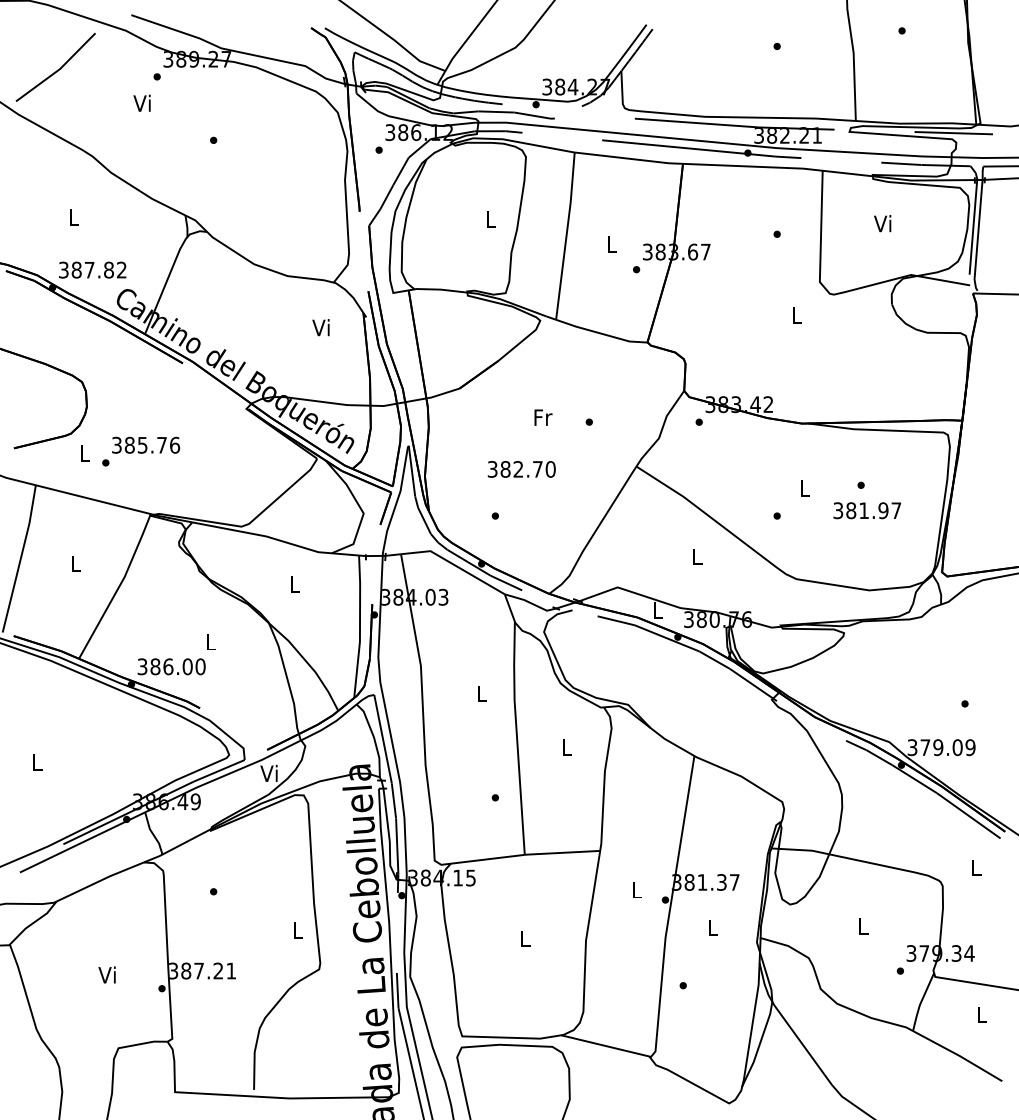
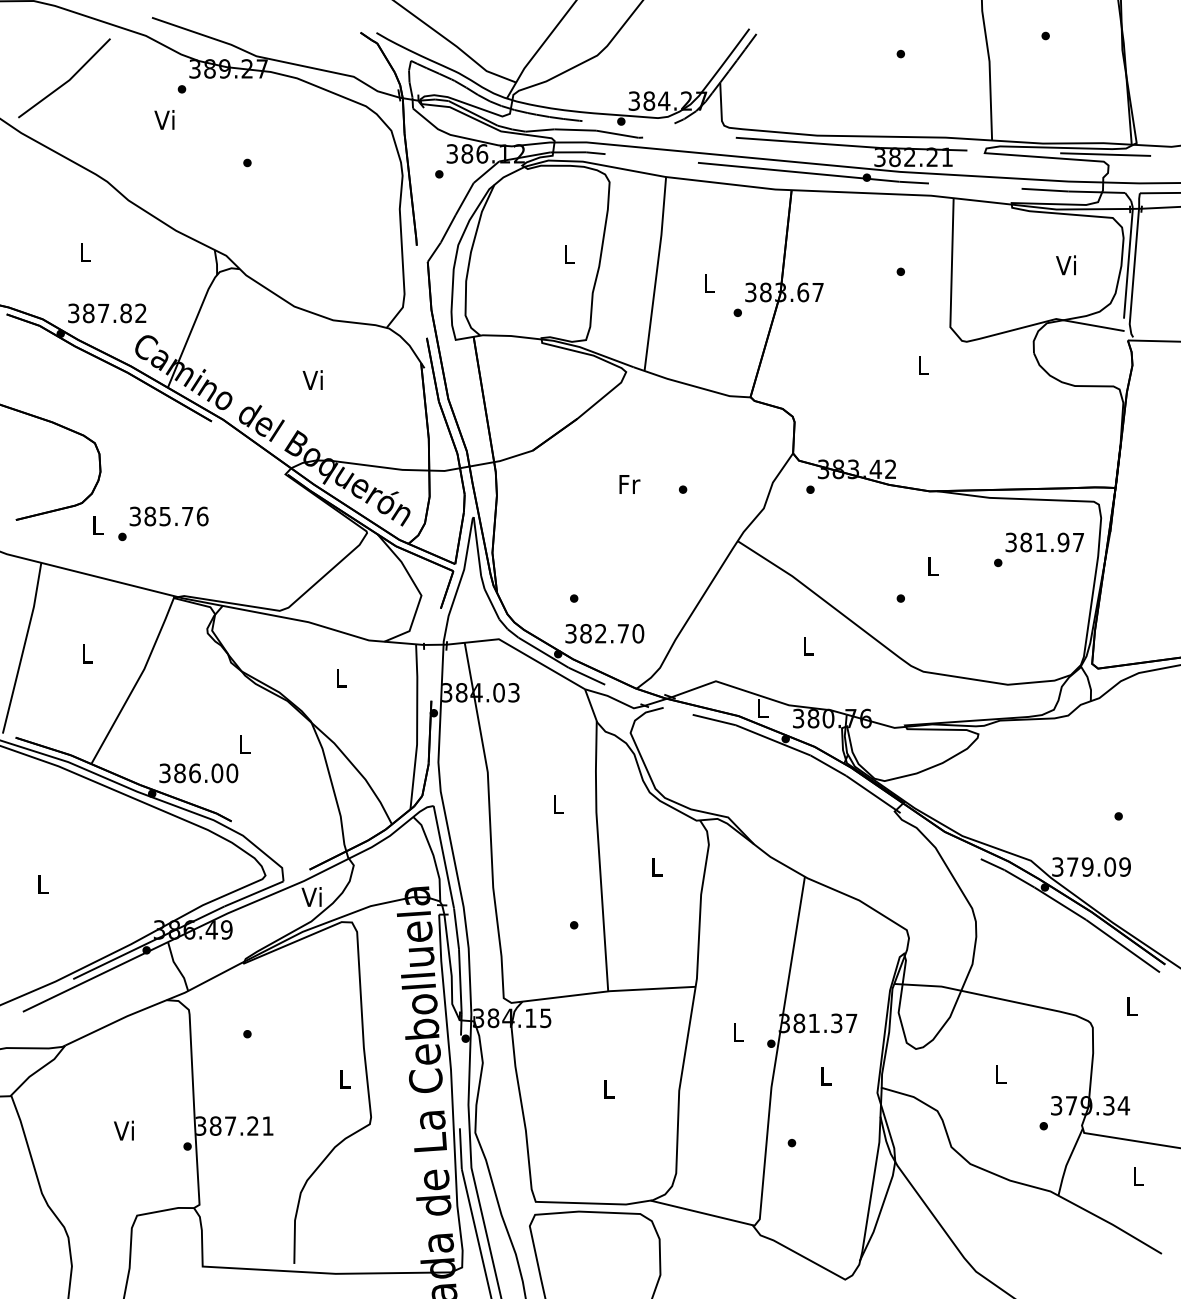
text: (882, 223) -> (1065, 265), moved
text: (320, 327) -> (312, 379), moved
text: (521, 469) -> (604, 633), moved
text: (867, 510) -> (1045, 542), moved

